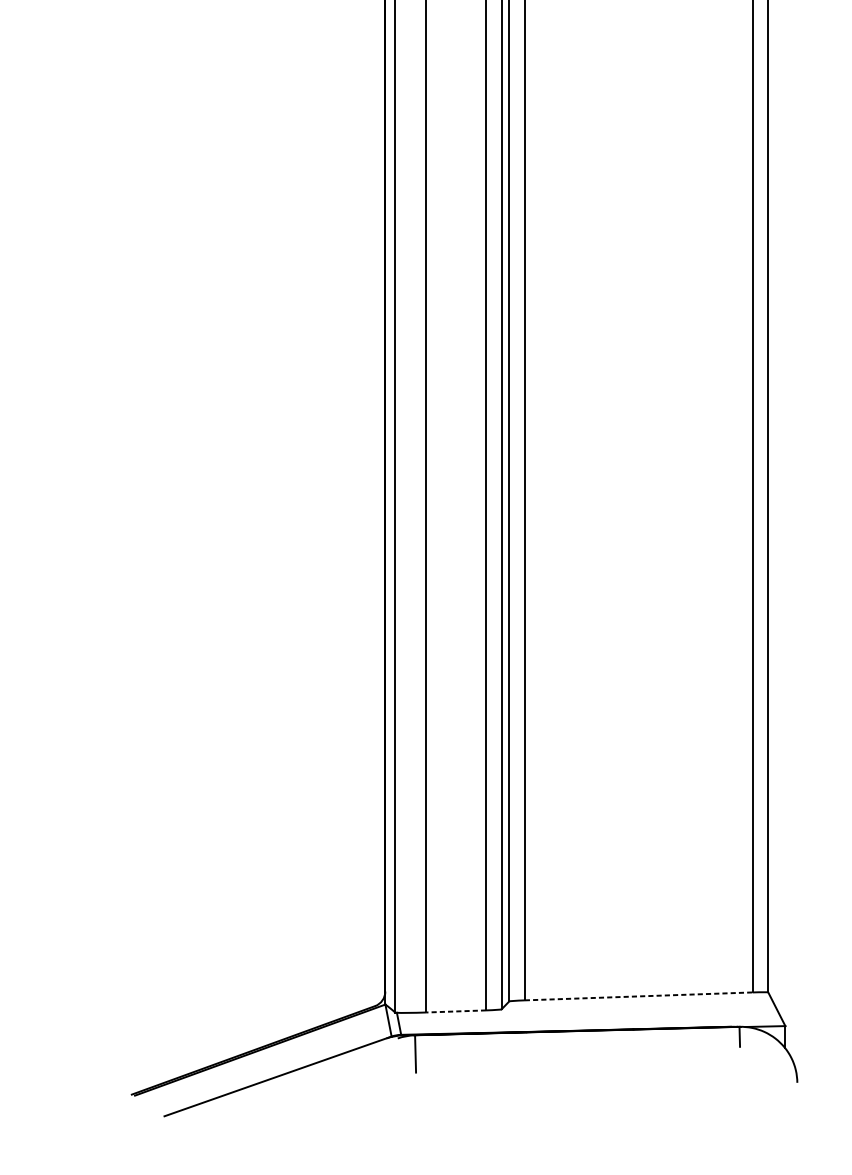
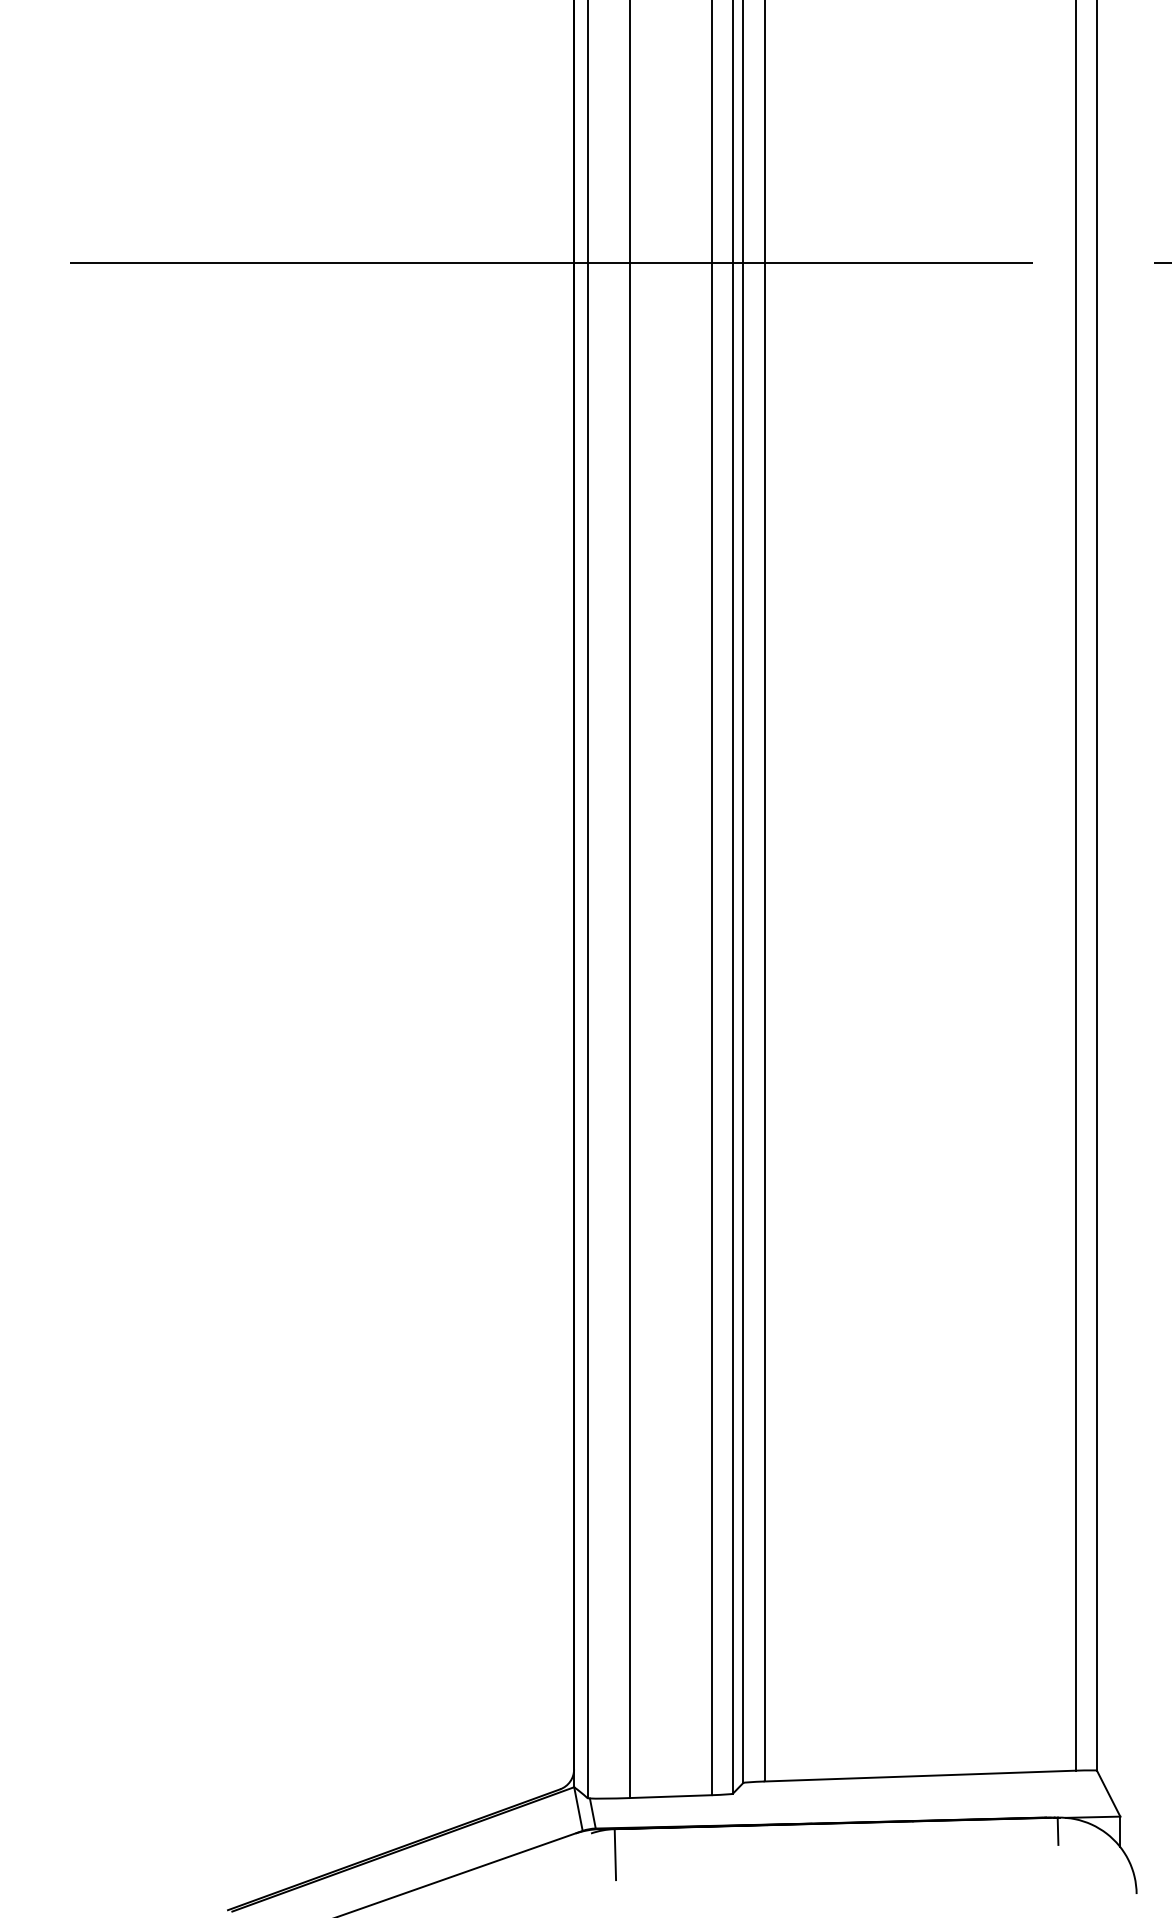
line: (639, 996) -> (920, 1776), dashed -> solid
line: (455, 1011) -> (670, 1796), dashed -> solid

